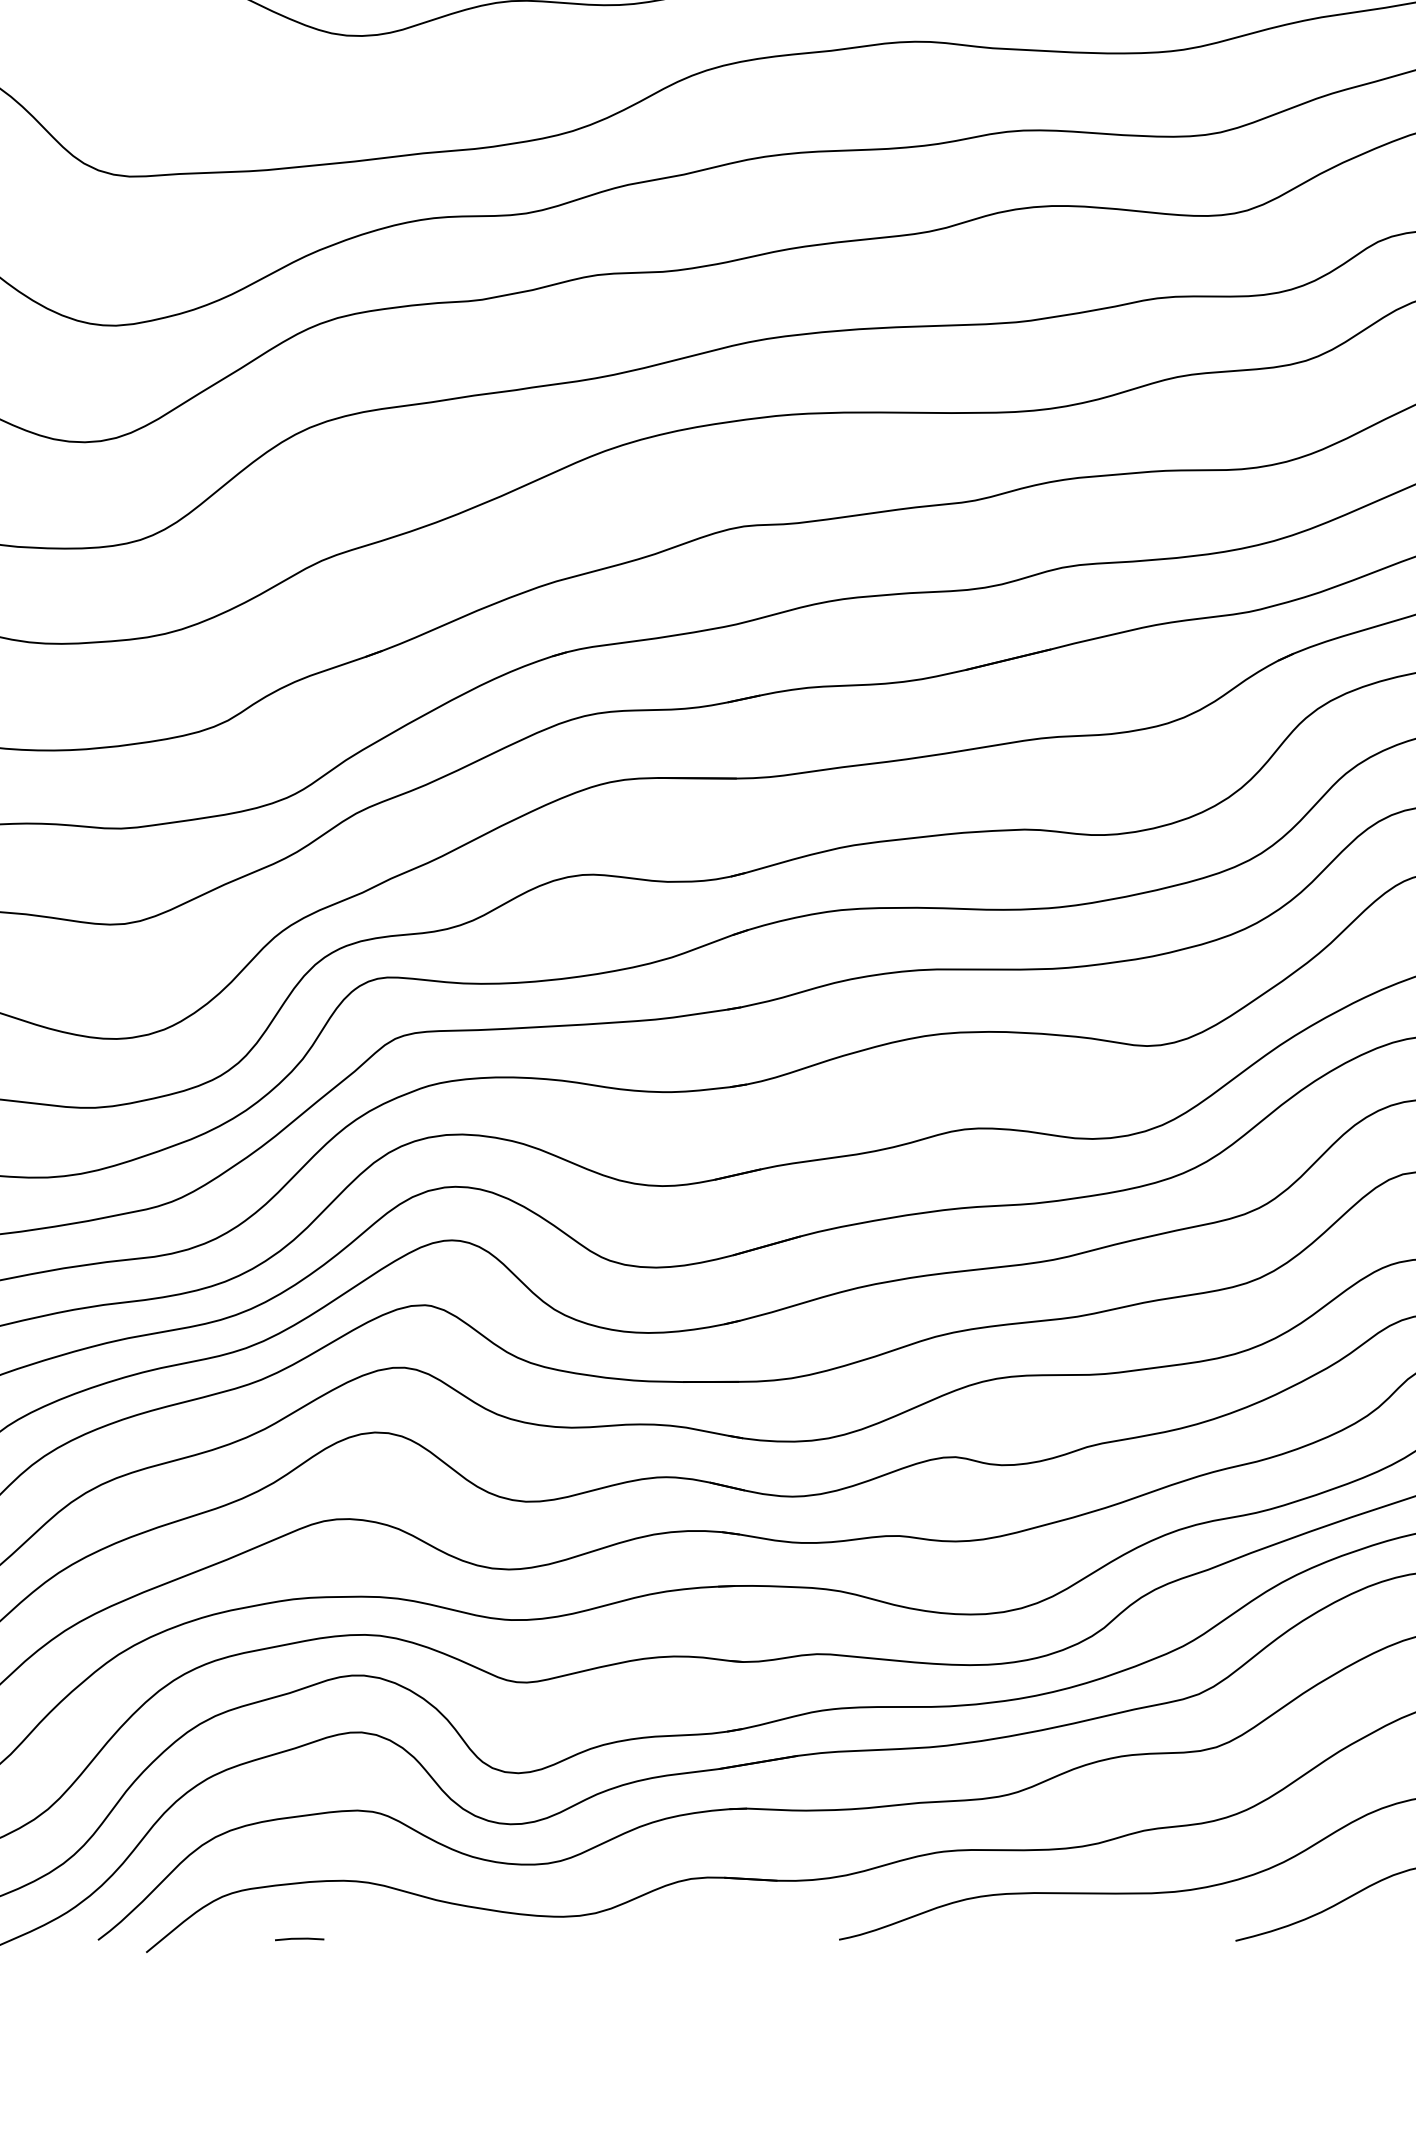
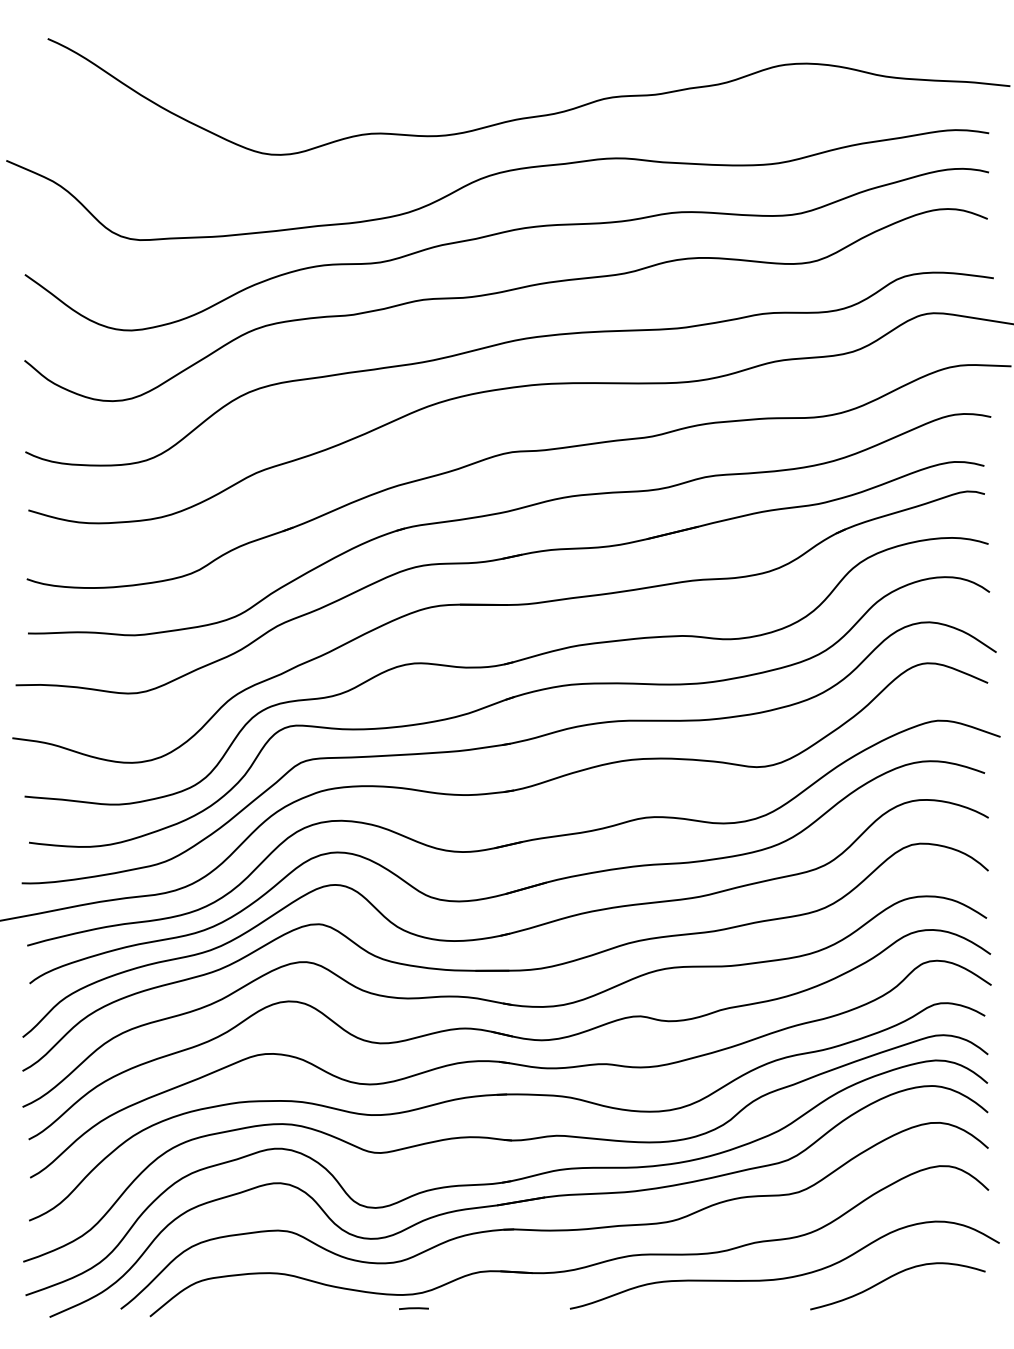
line: (298, 1939) -> (413, 1308), moved

